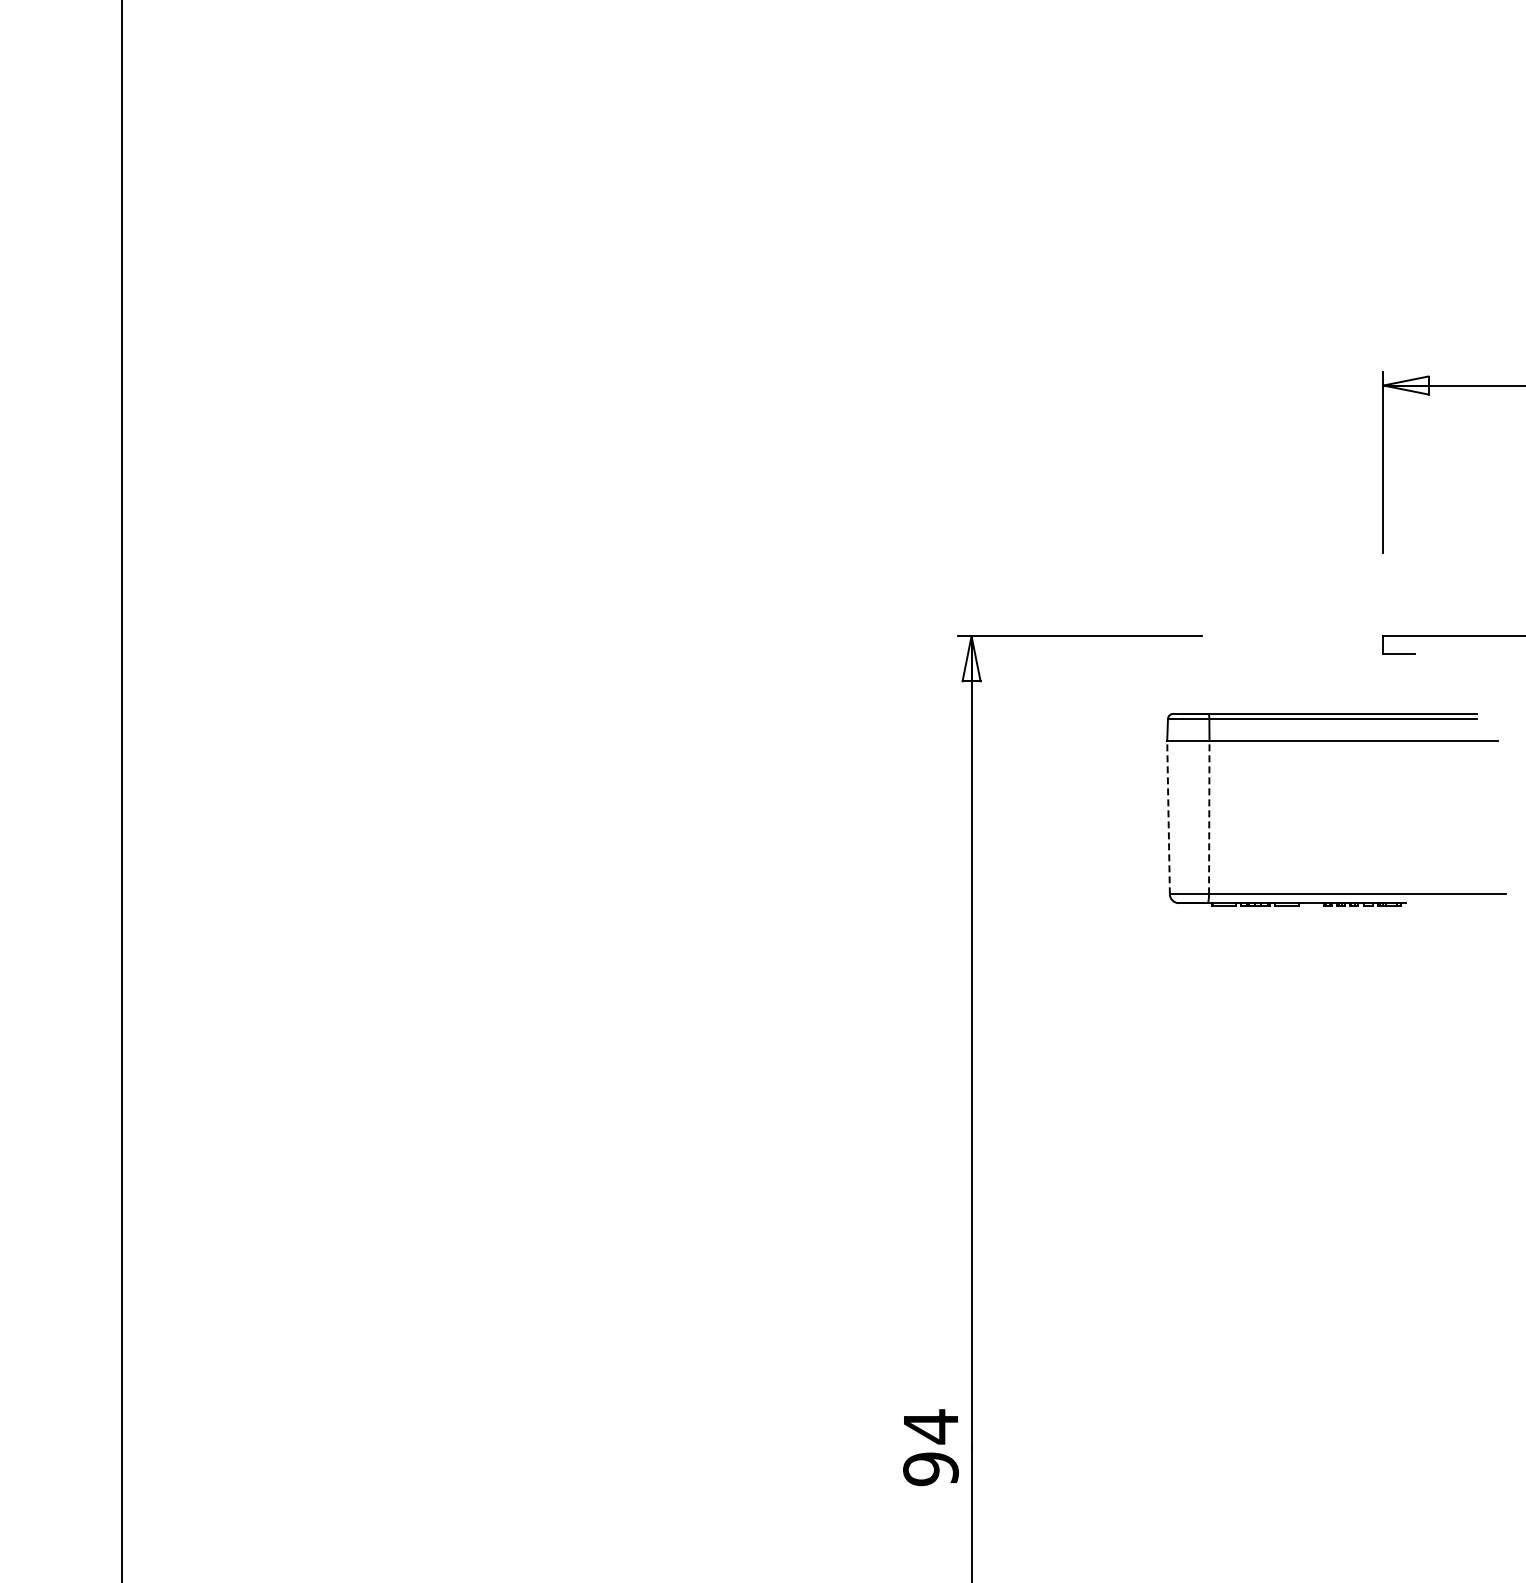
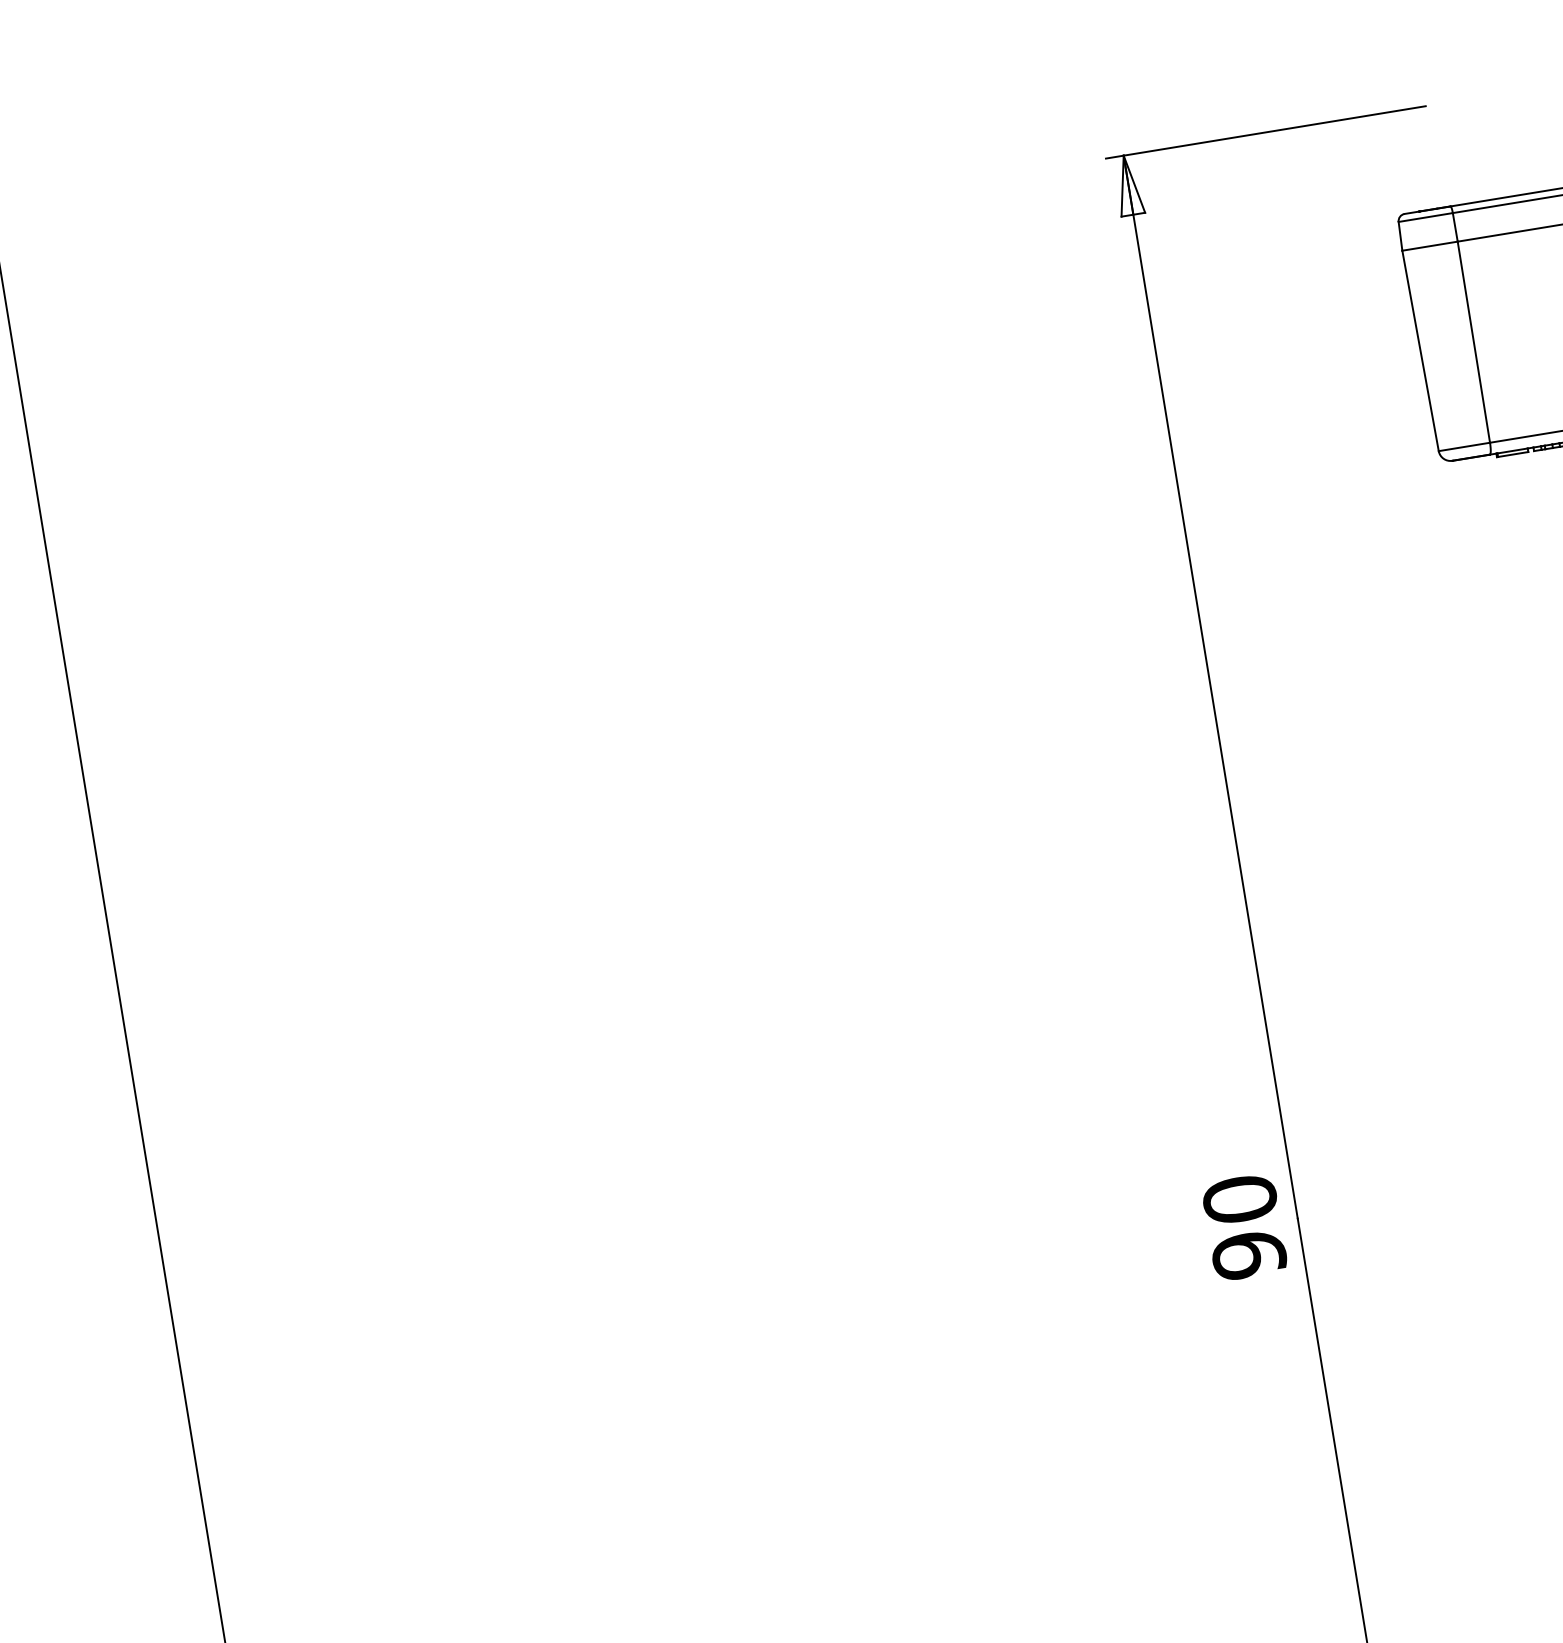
line: (1168, 817) -> (1420, 350), dashed -> solid
line: (1209, 817) -> (1474, 342), dashed -> solid
text: (931, 1426) -> (1240, 1199), 94 -> 90

